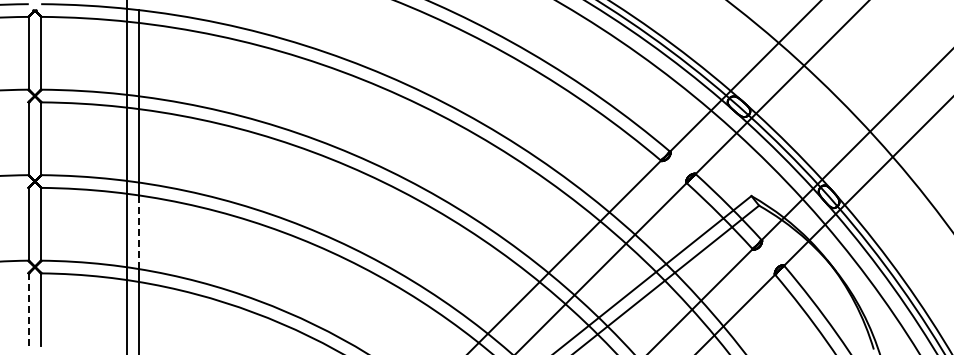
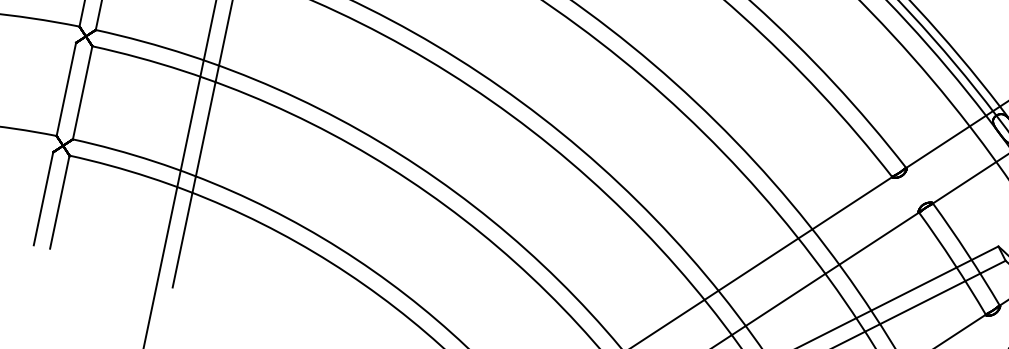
line: (139, 232) -> (206, 129), dashed -> solid
line: (28, 309) -> (43, 198), dashed -> solid

